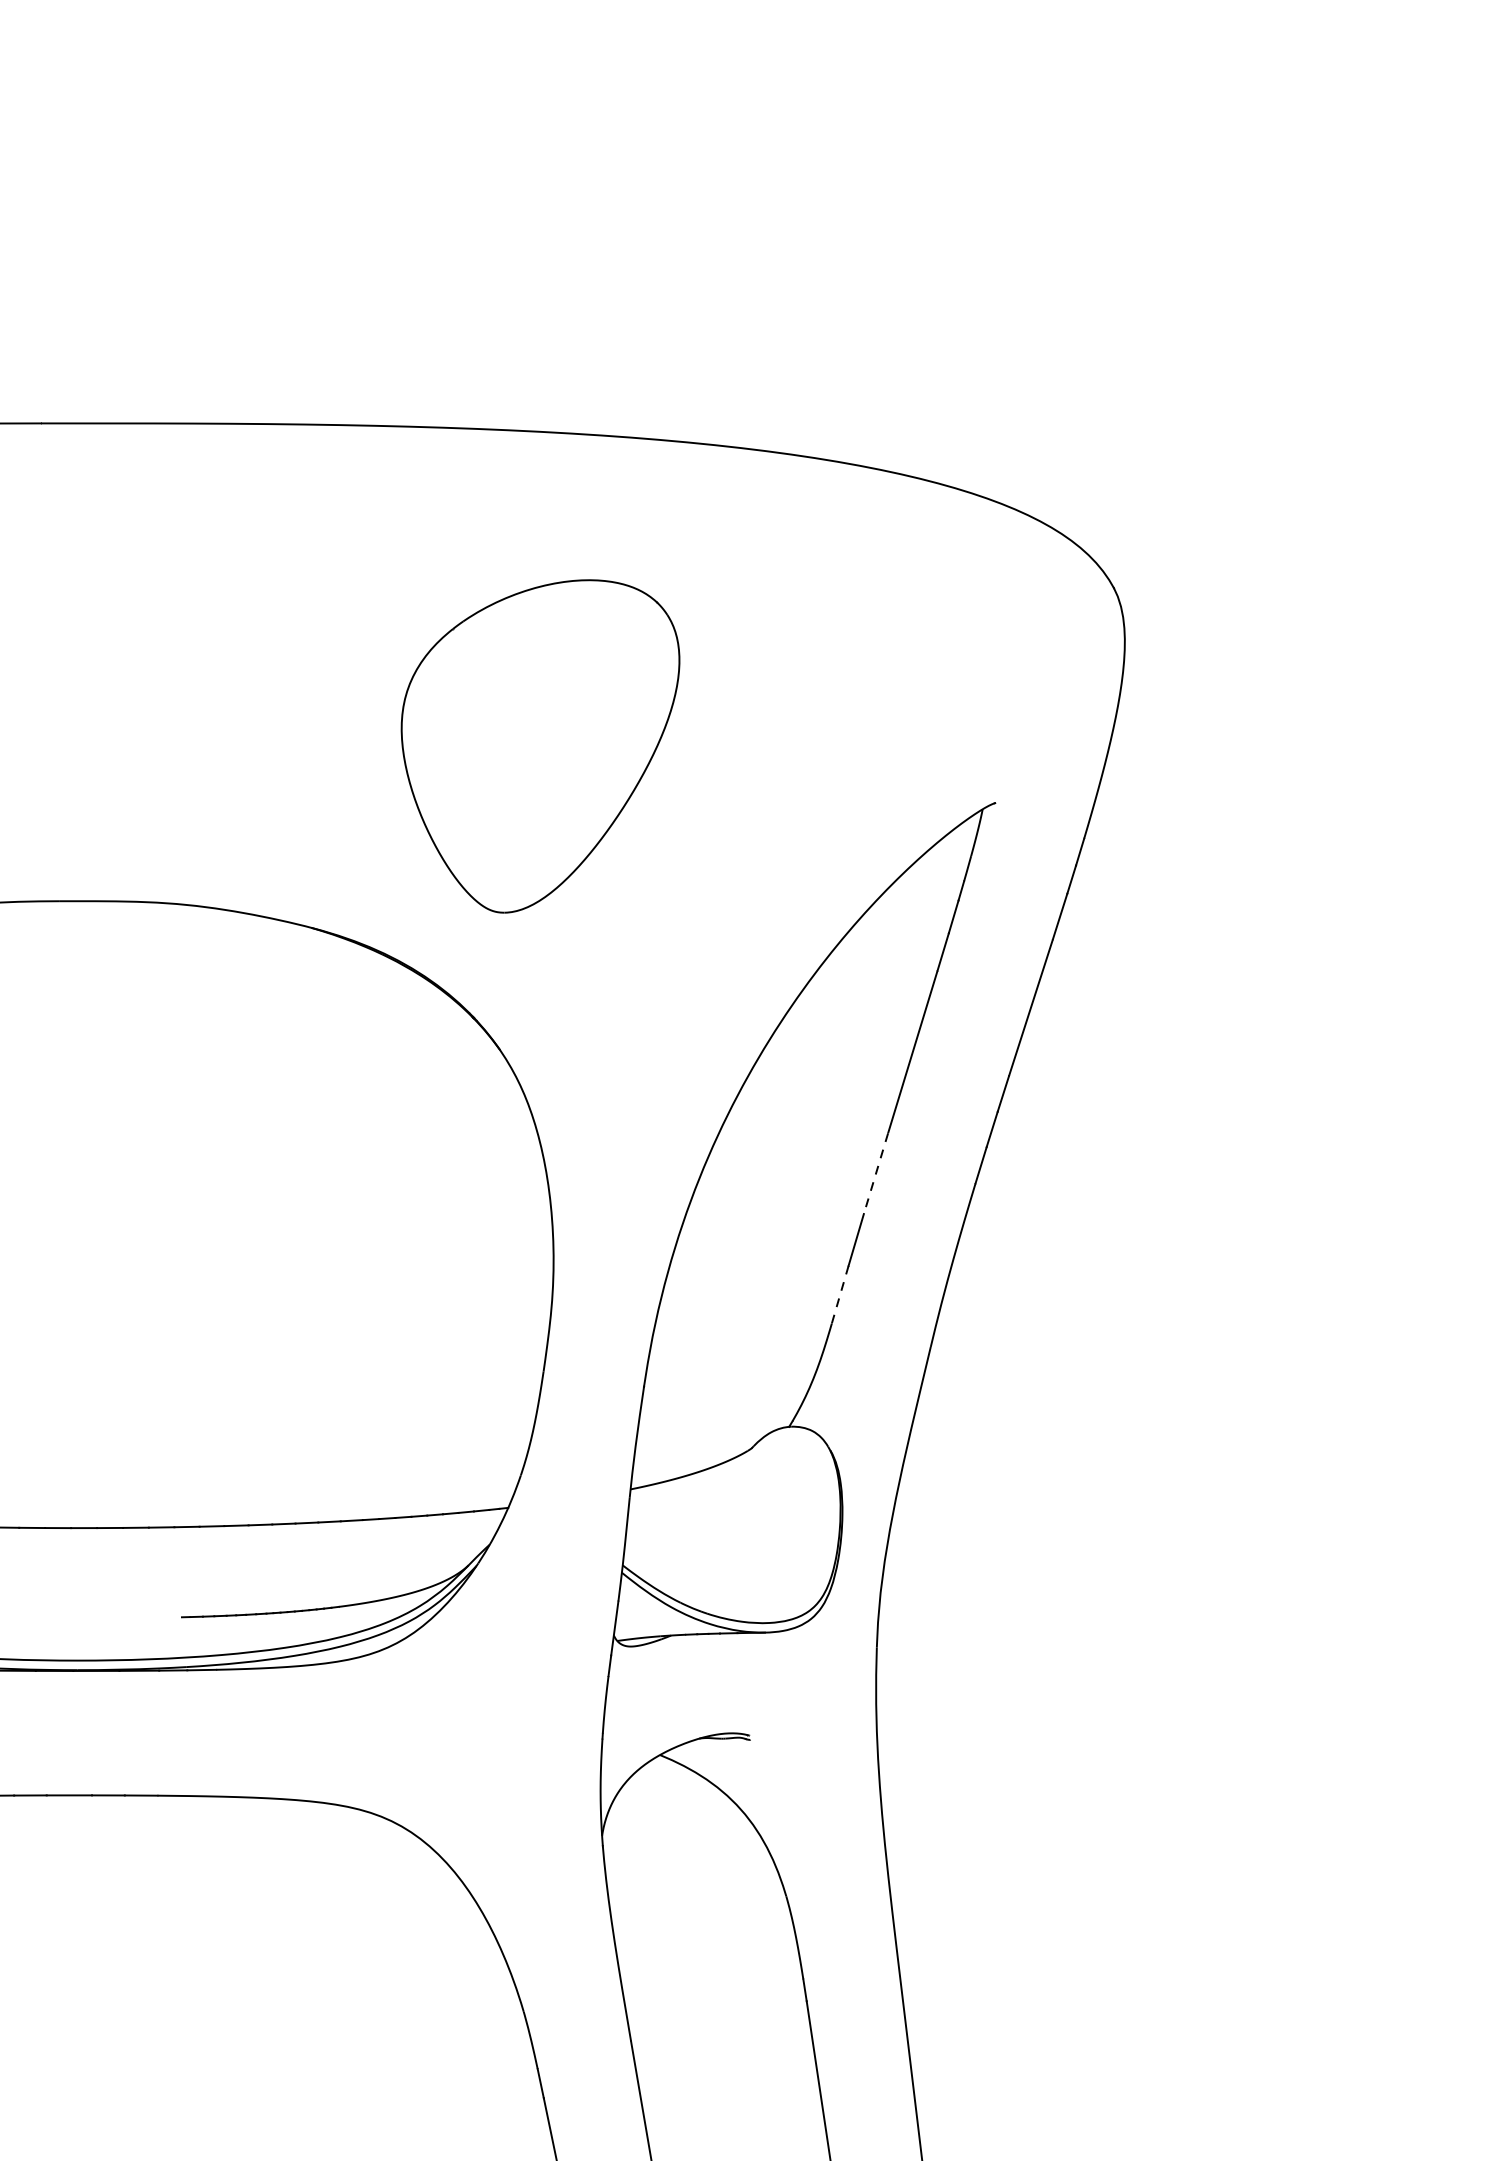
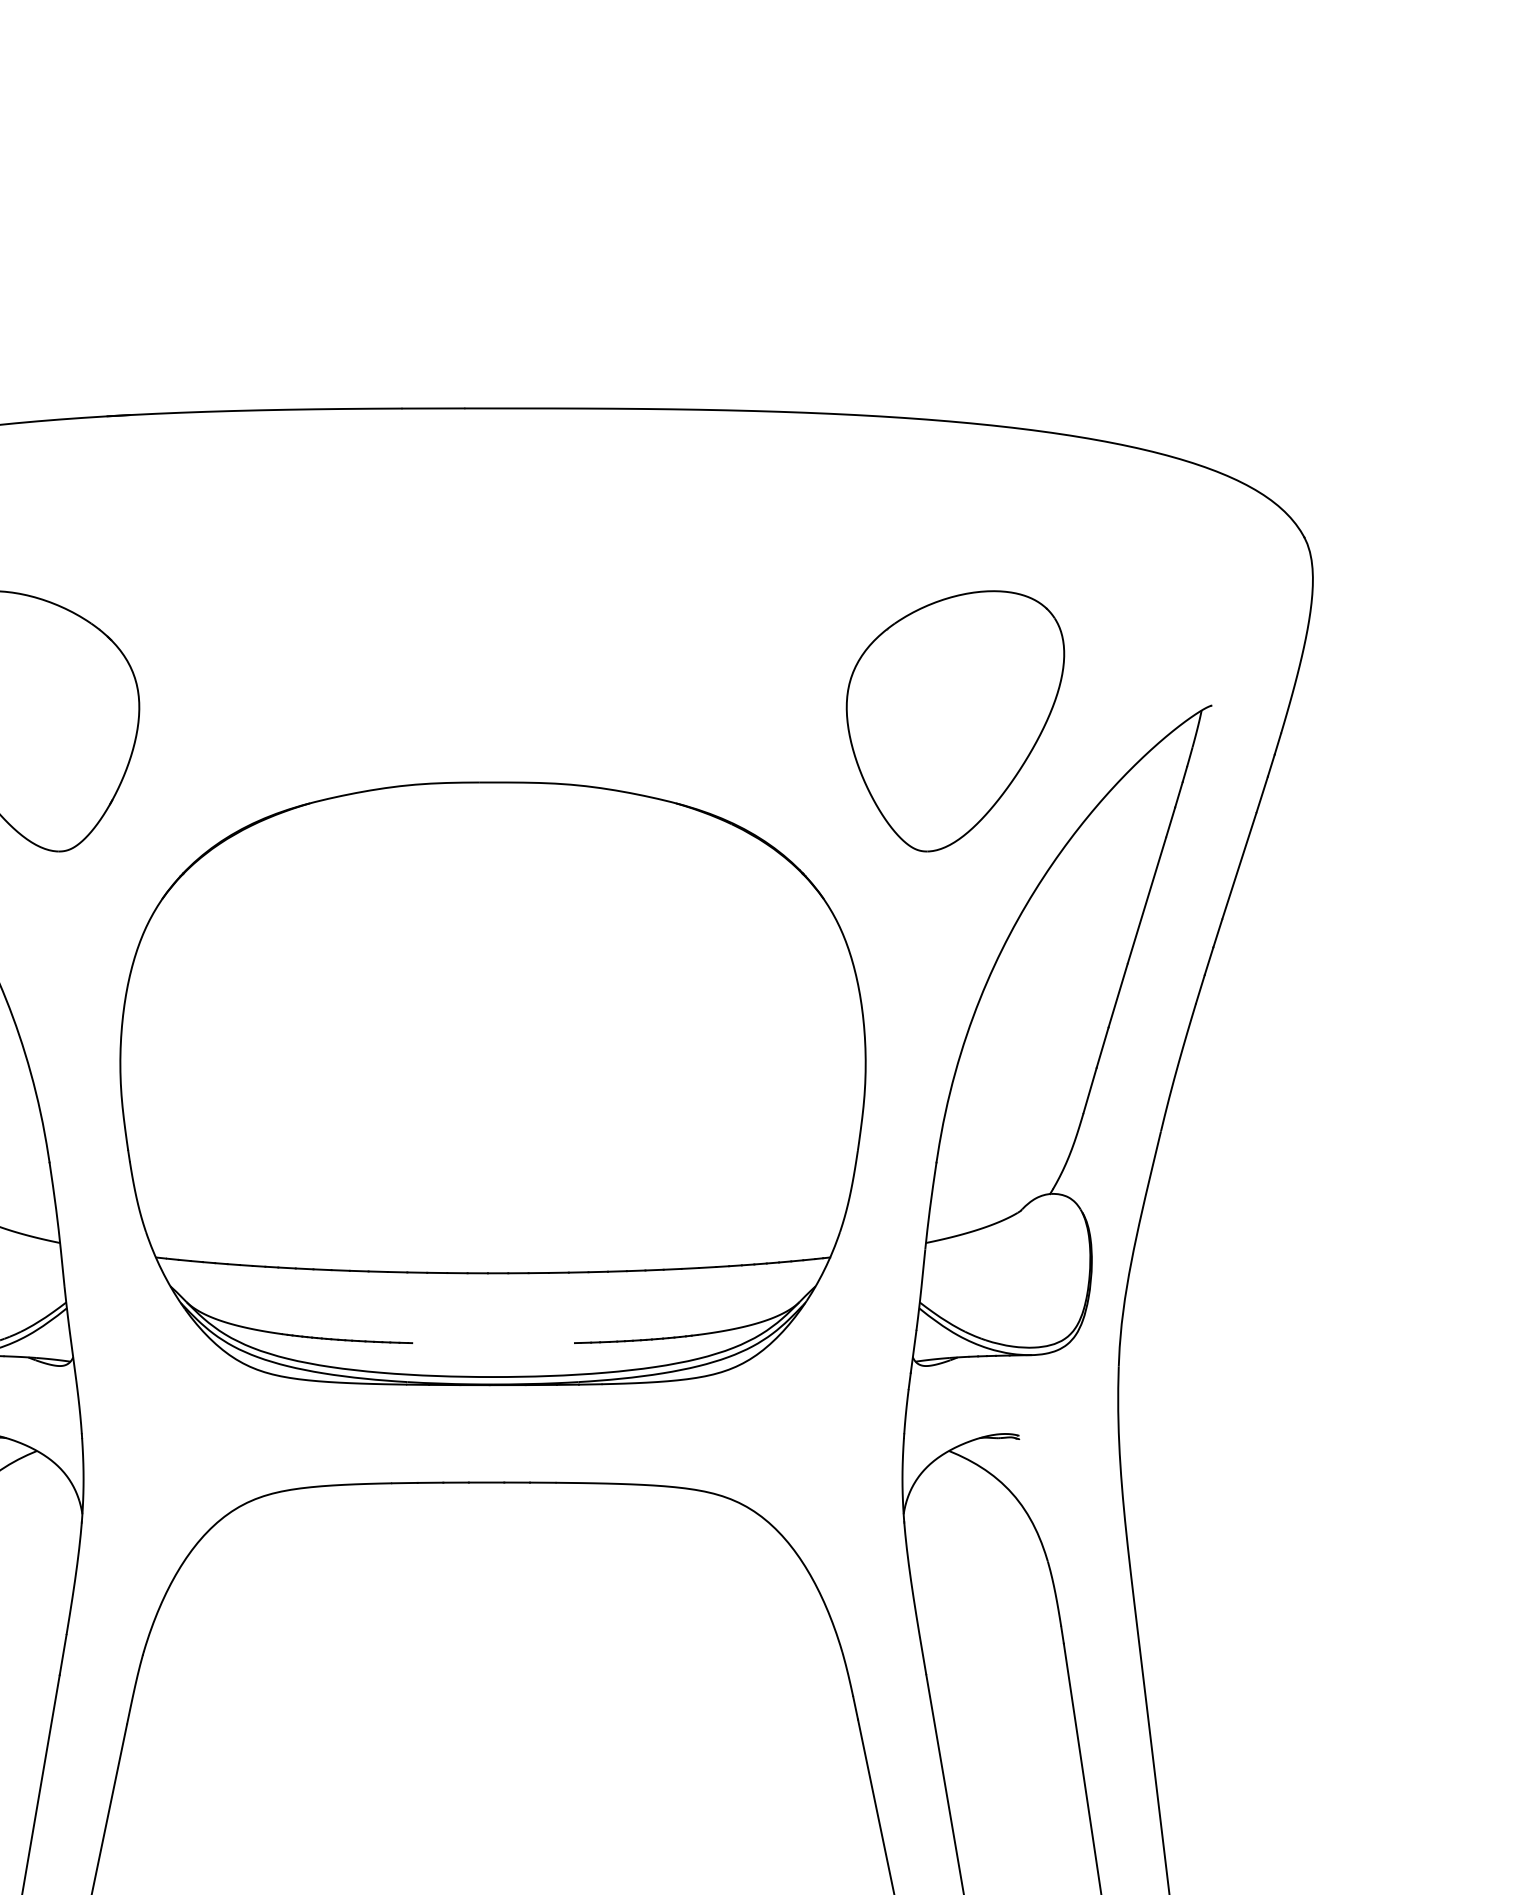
part: (540, 746) -> (955, 721), moved
line: (876, 1173) -> (1118, 995), dashed -> solid
line: (840, 1294) -> (1090, 1090), dashed -> solid

